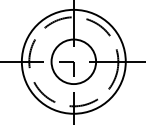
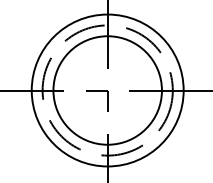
circle: (73, 61) -> (107, 90), size x1.67

